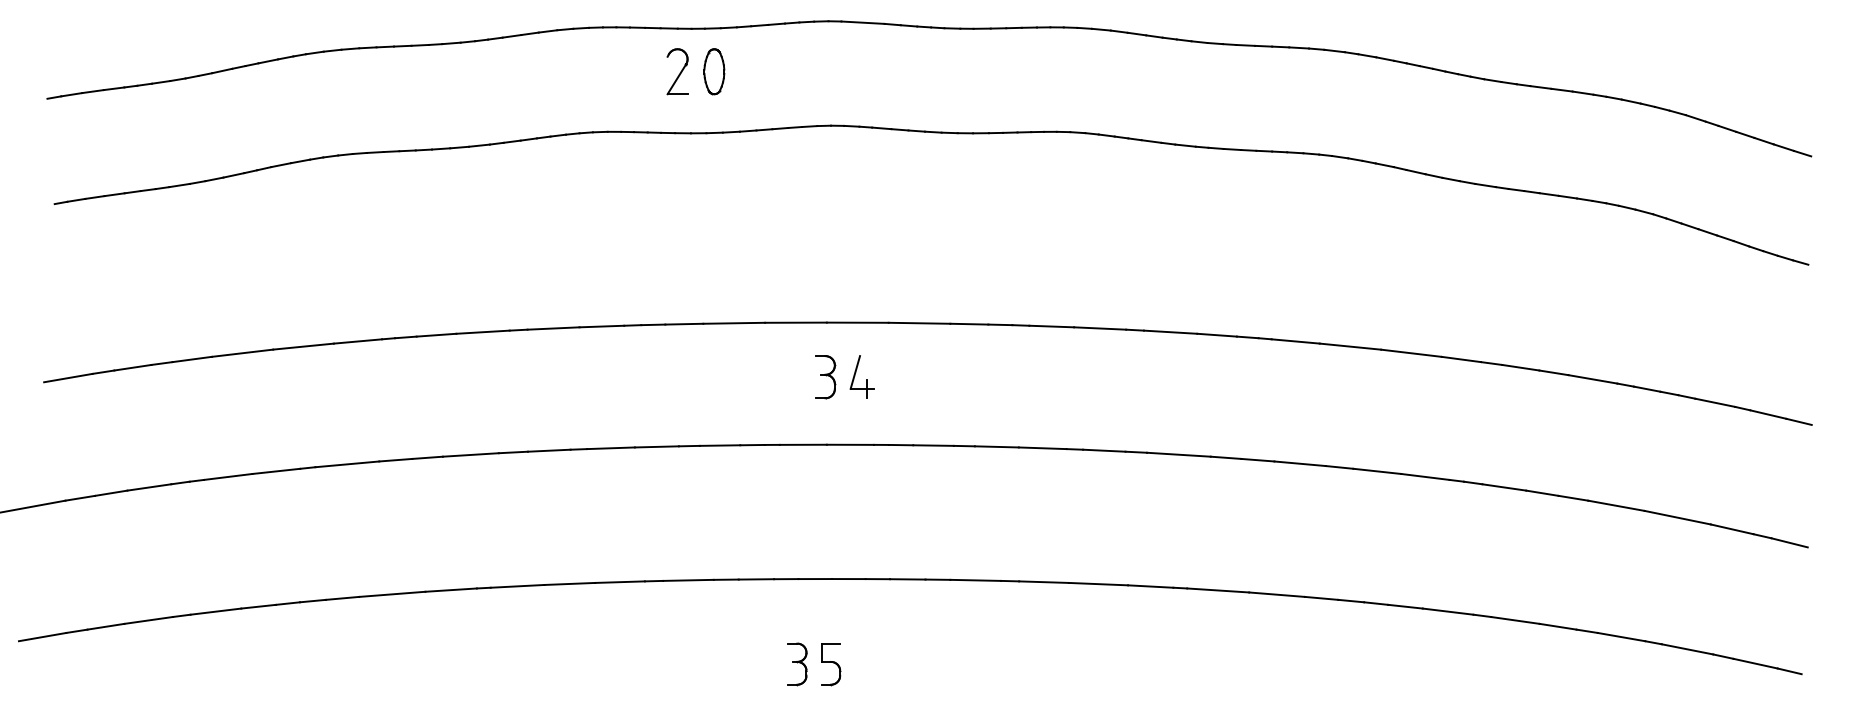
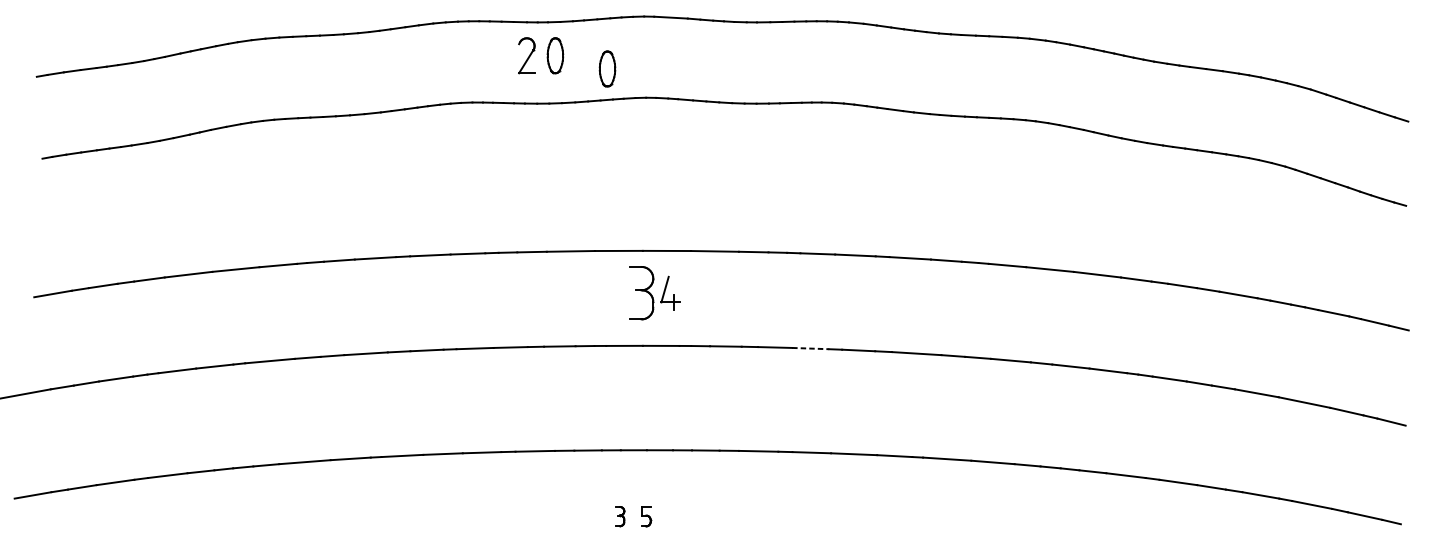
part: (781, 88) -> (607, 68), added
part: (825, 377) -> (641, 293), size x1.6
line: (1042, 448) -> (810, 348), solid -> dashed
part: (797, 664) -> (620, 516), size x0.6
part: (831, 664) -> (646, 516), size x0.6

